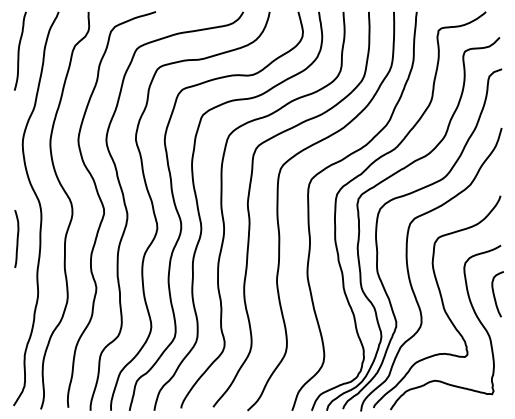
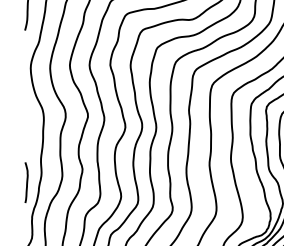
curve: (16, 238) -> (26, 182), moved

